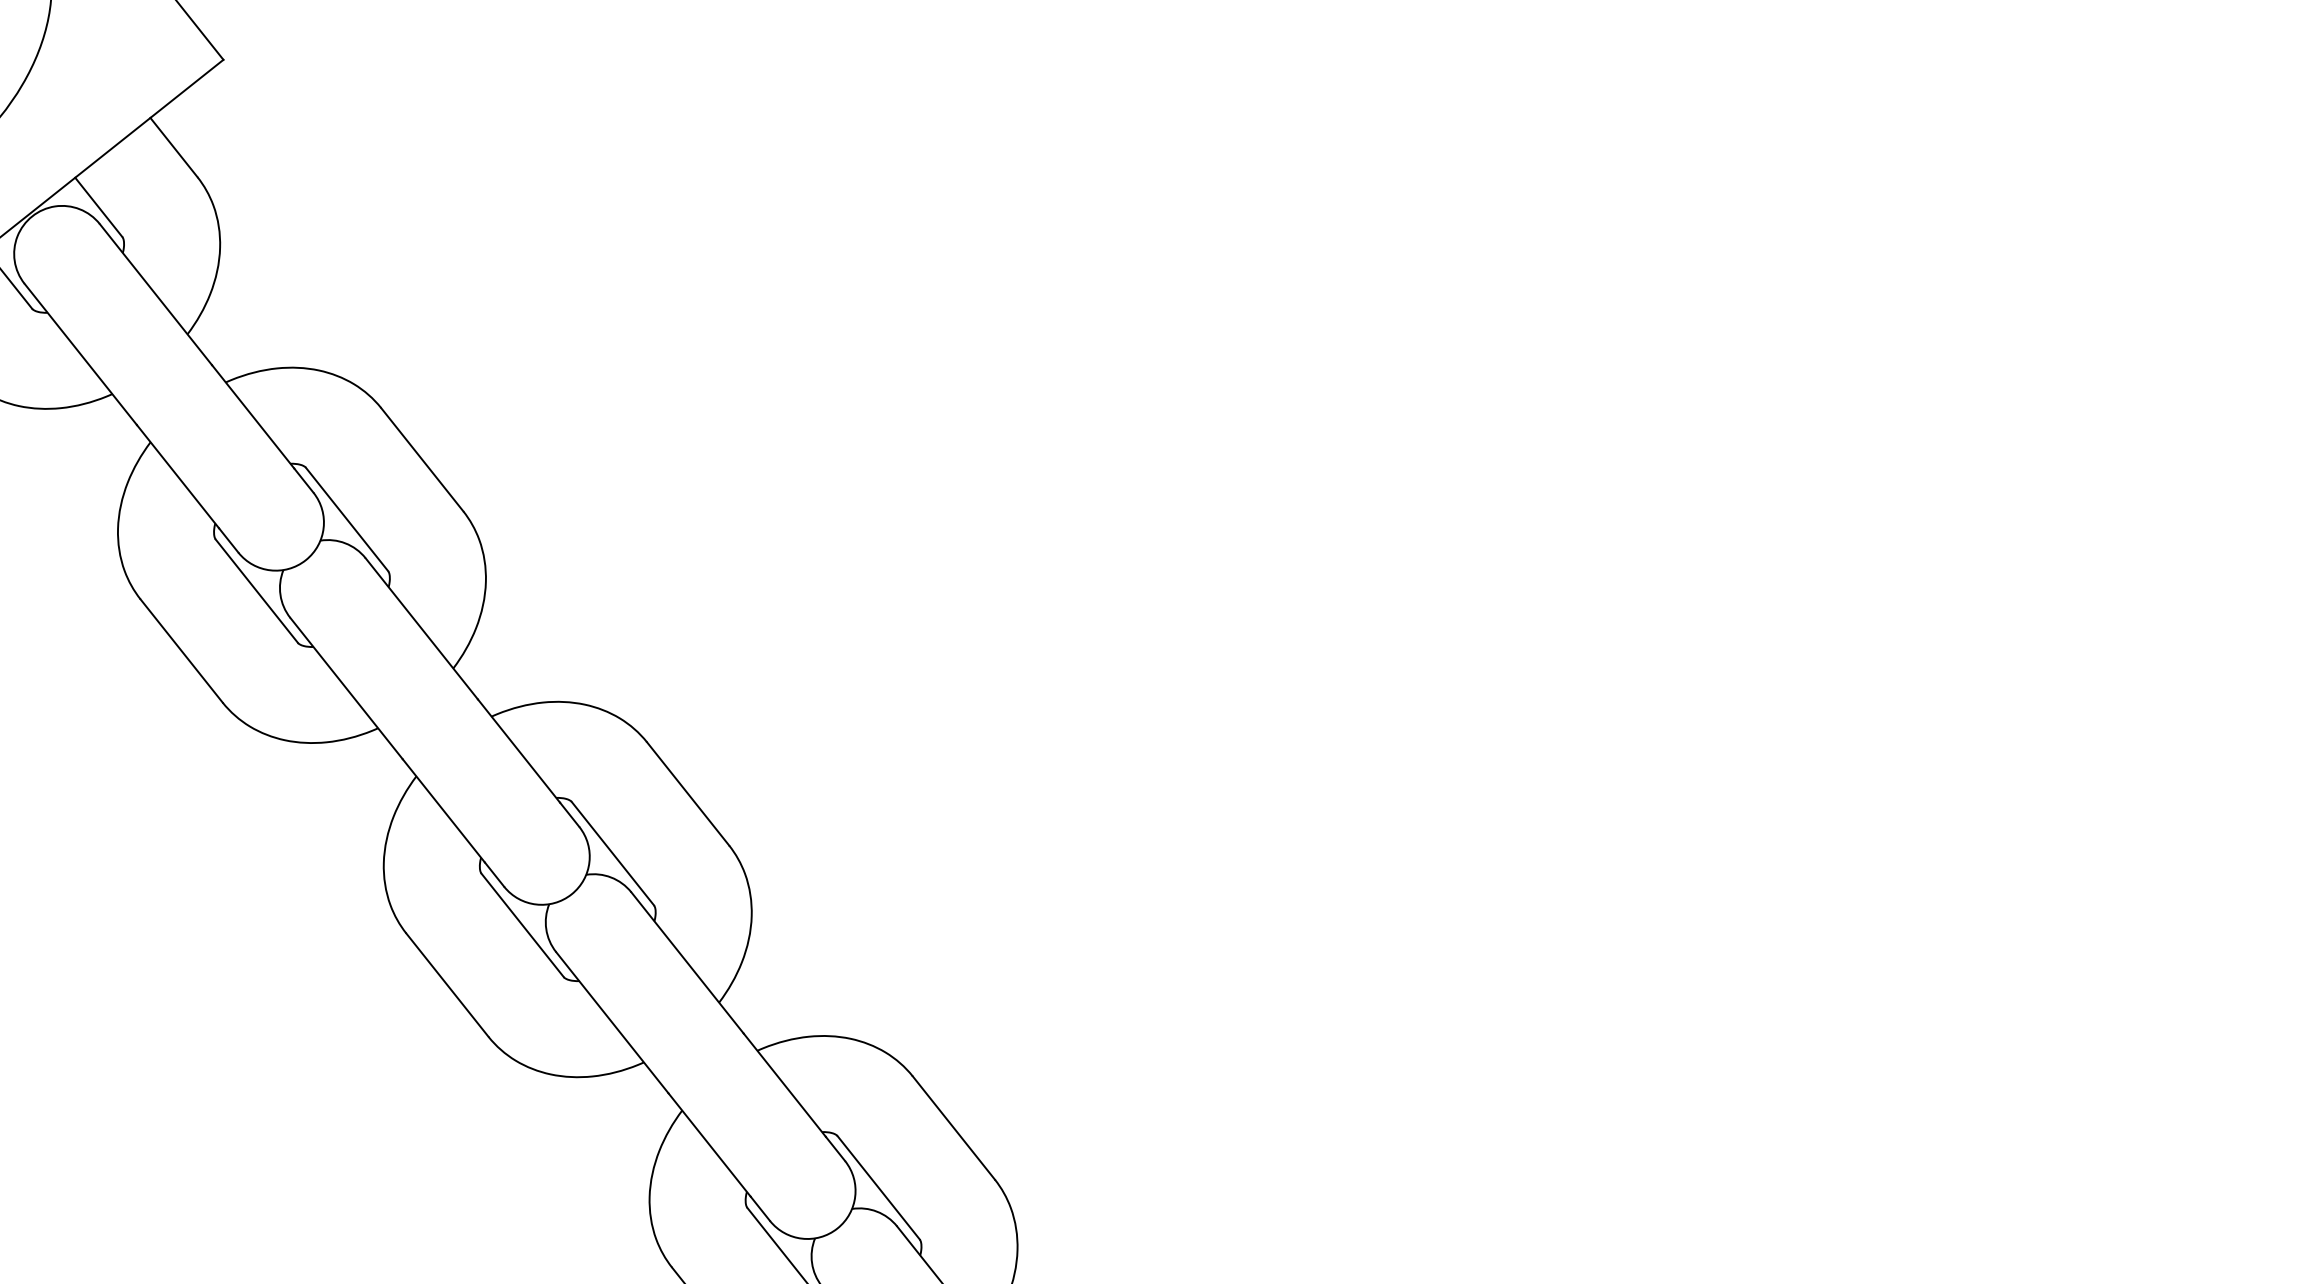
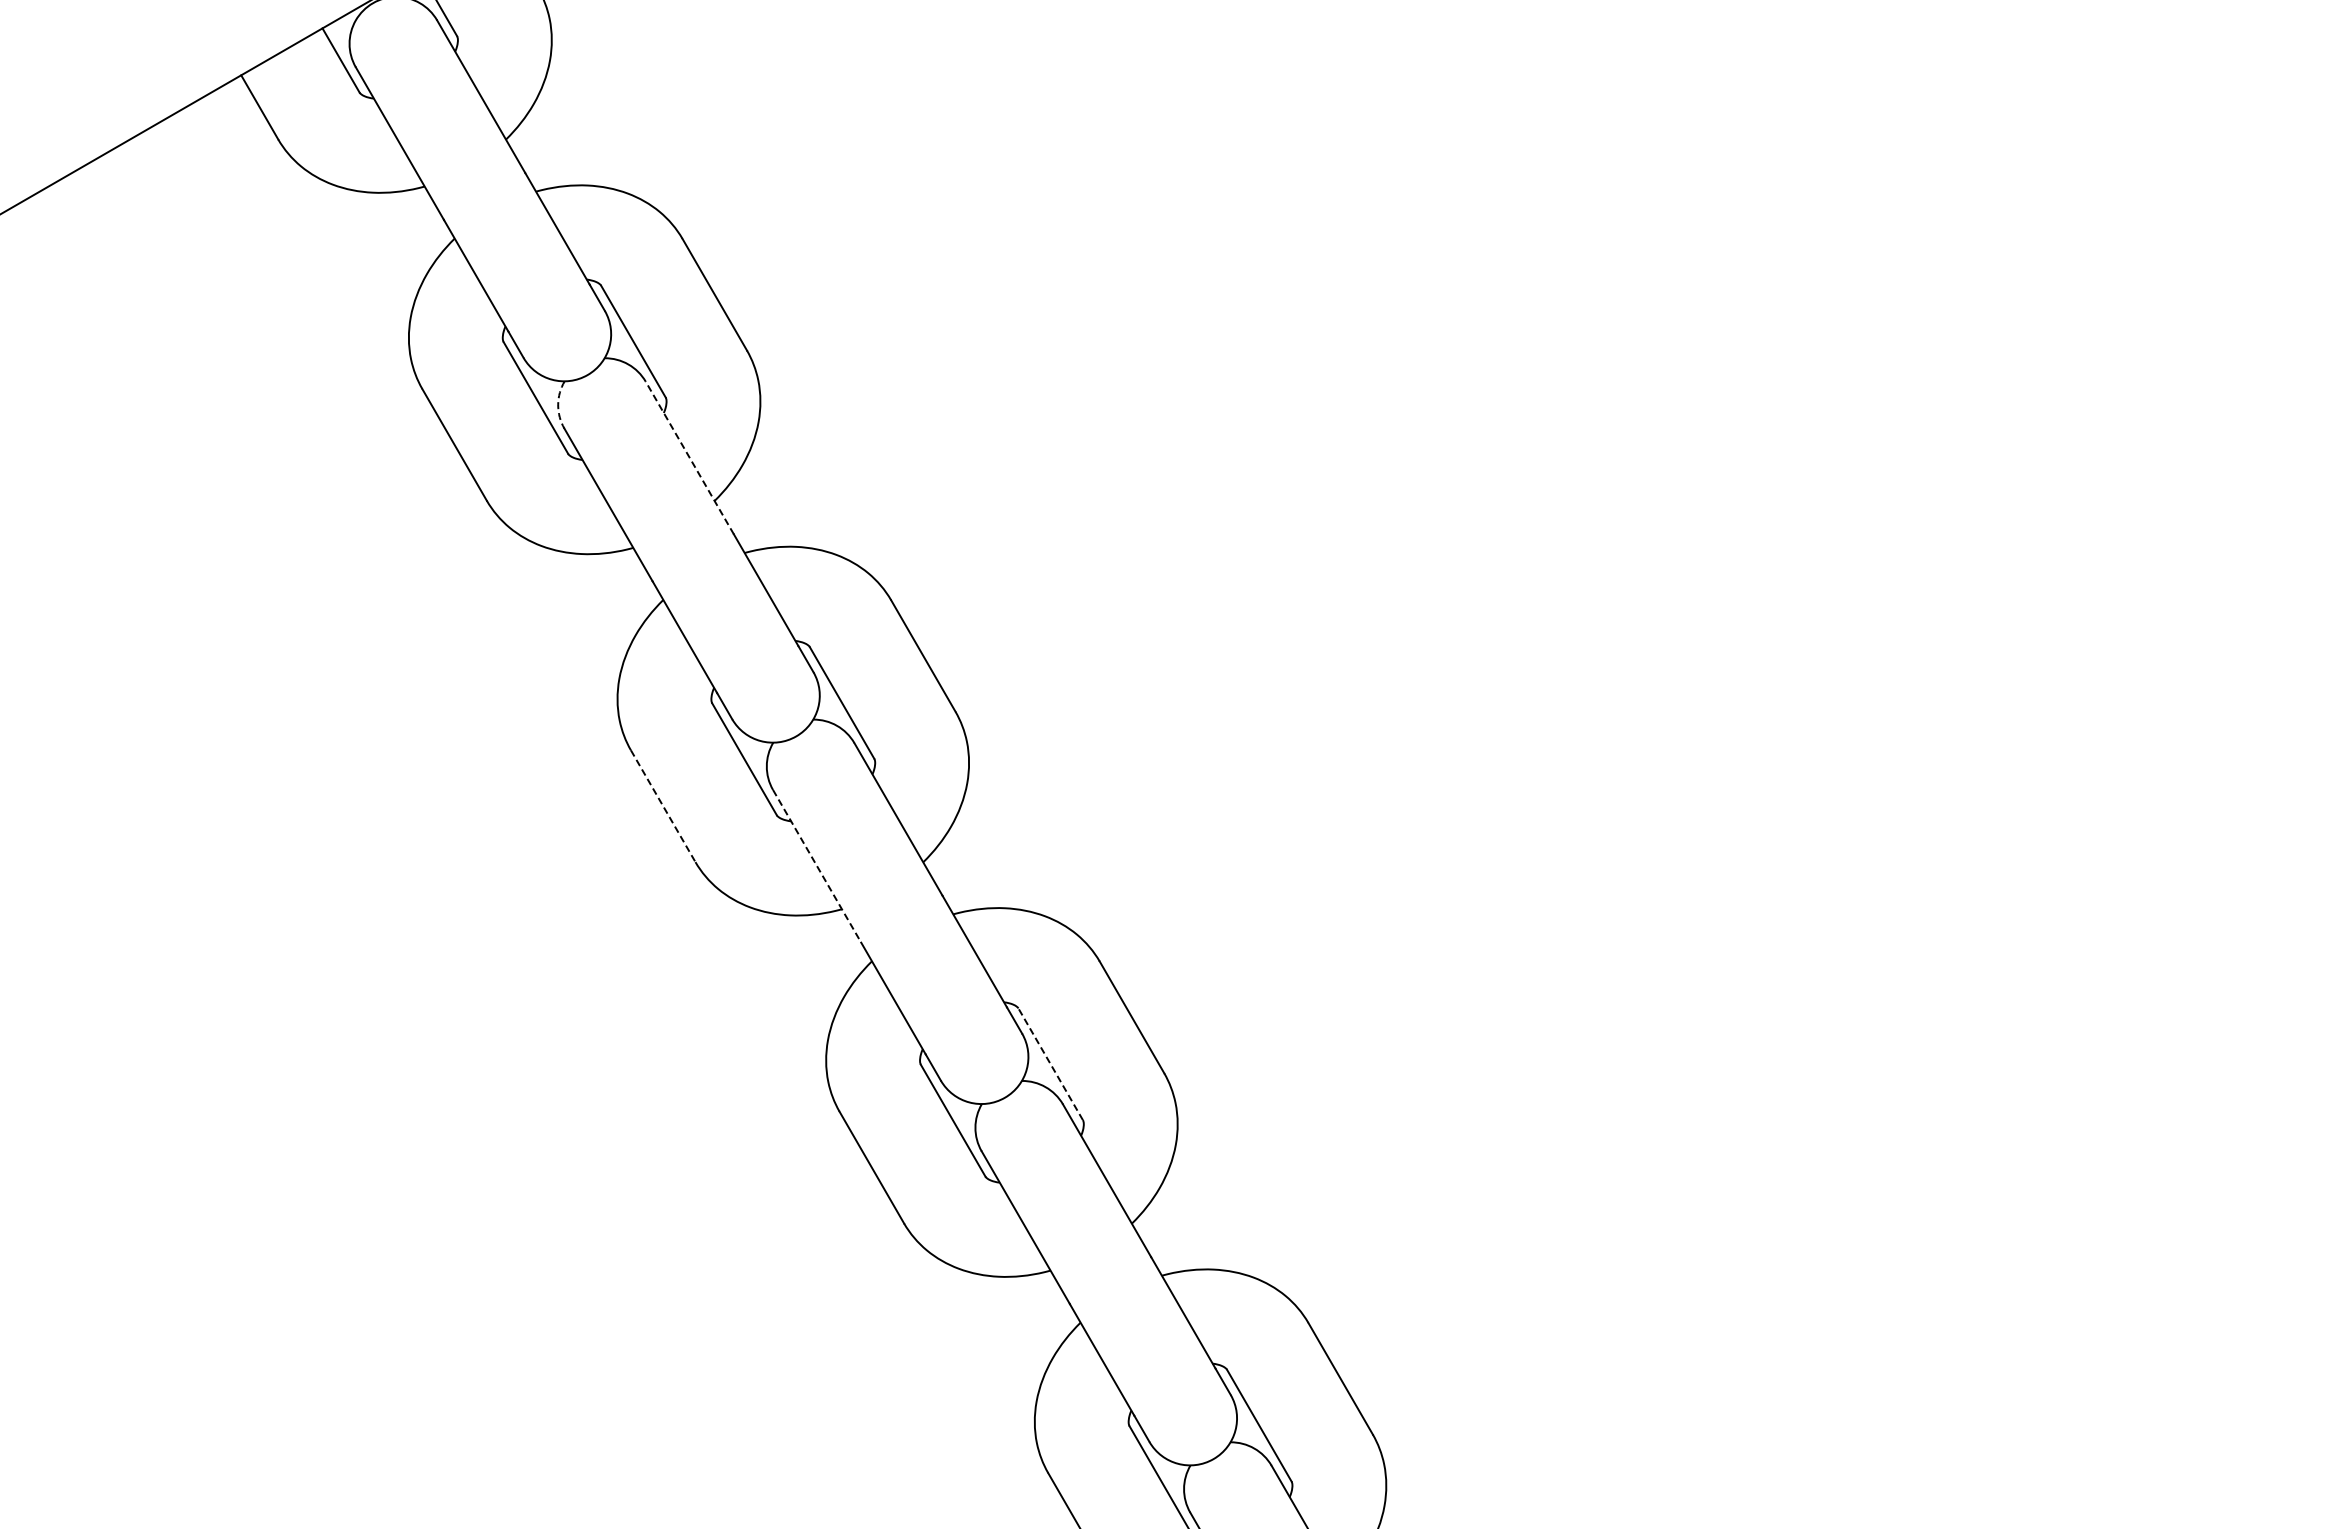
arc: (280, 594) -> (558, 404), solid -> dashed
line: (421, 628) -> (689, 457), solid -> dashed
line: (447, 985) -> (663, 806), solid -> dashed
line: (612, 1022) -> (817, 866), solid -> dashed
line: (878, 1186) -> (1050, 1063), solid -> dashed

